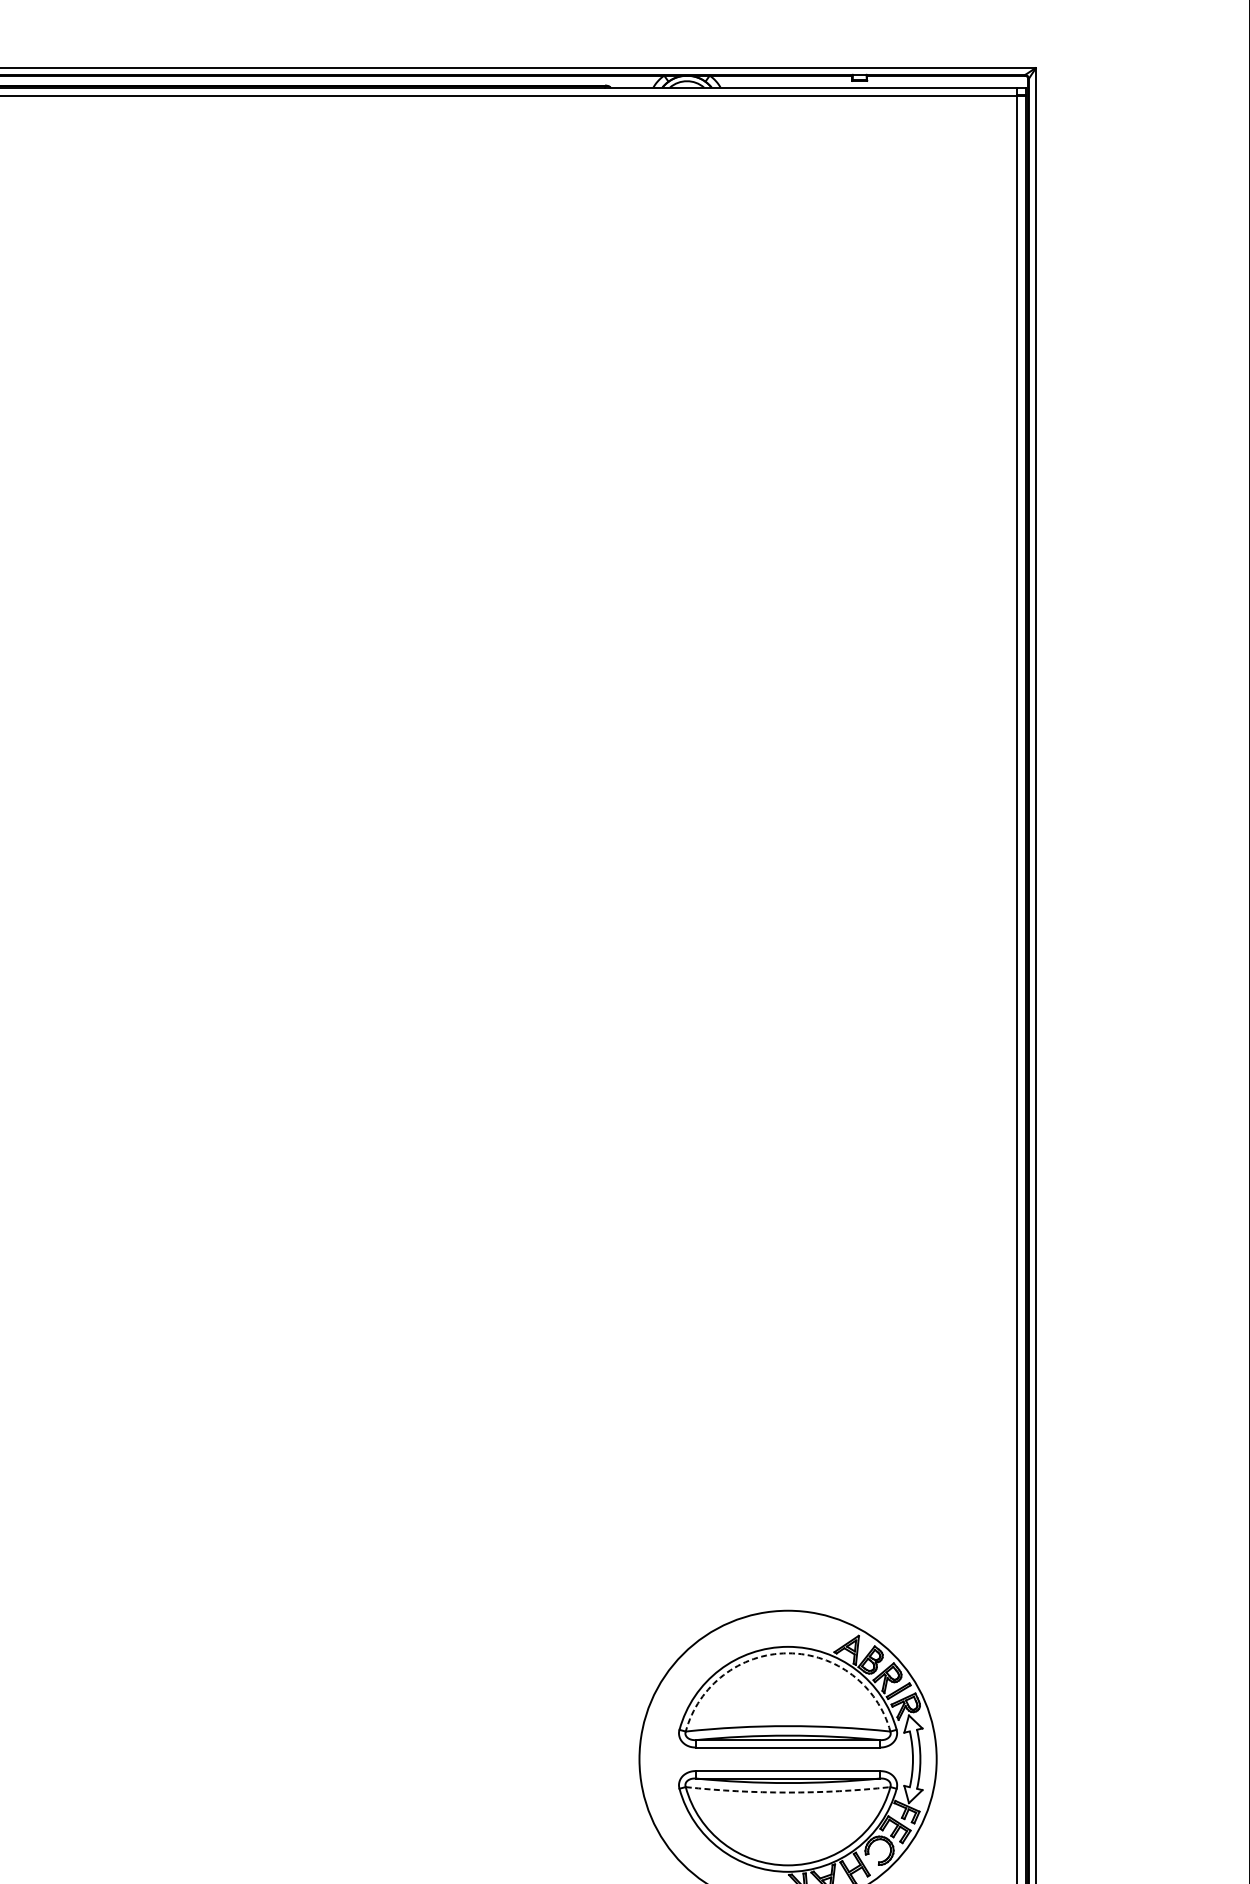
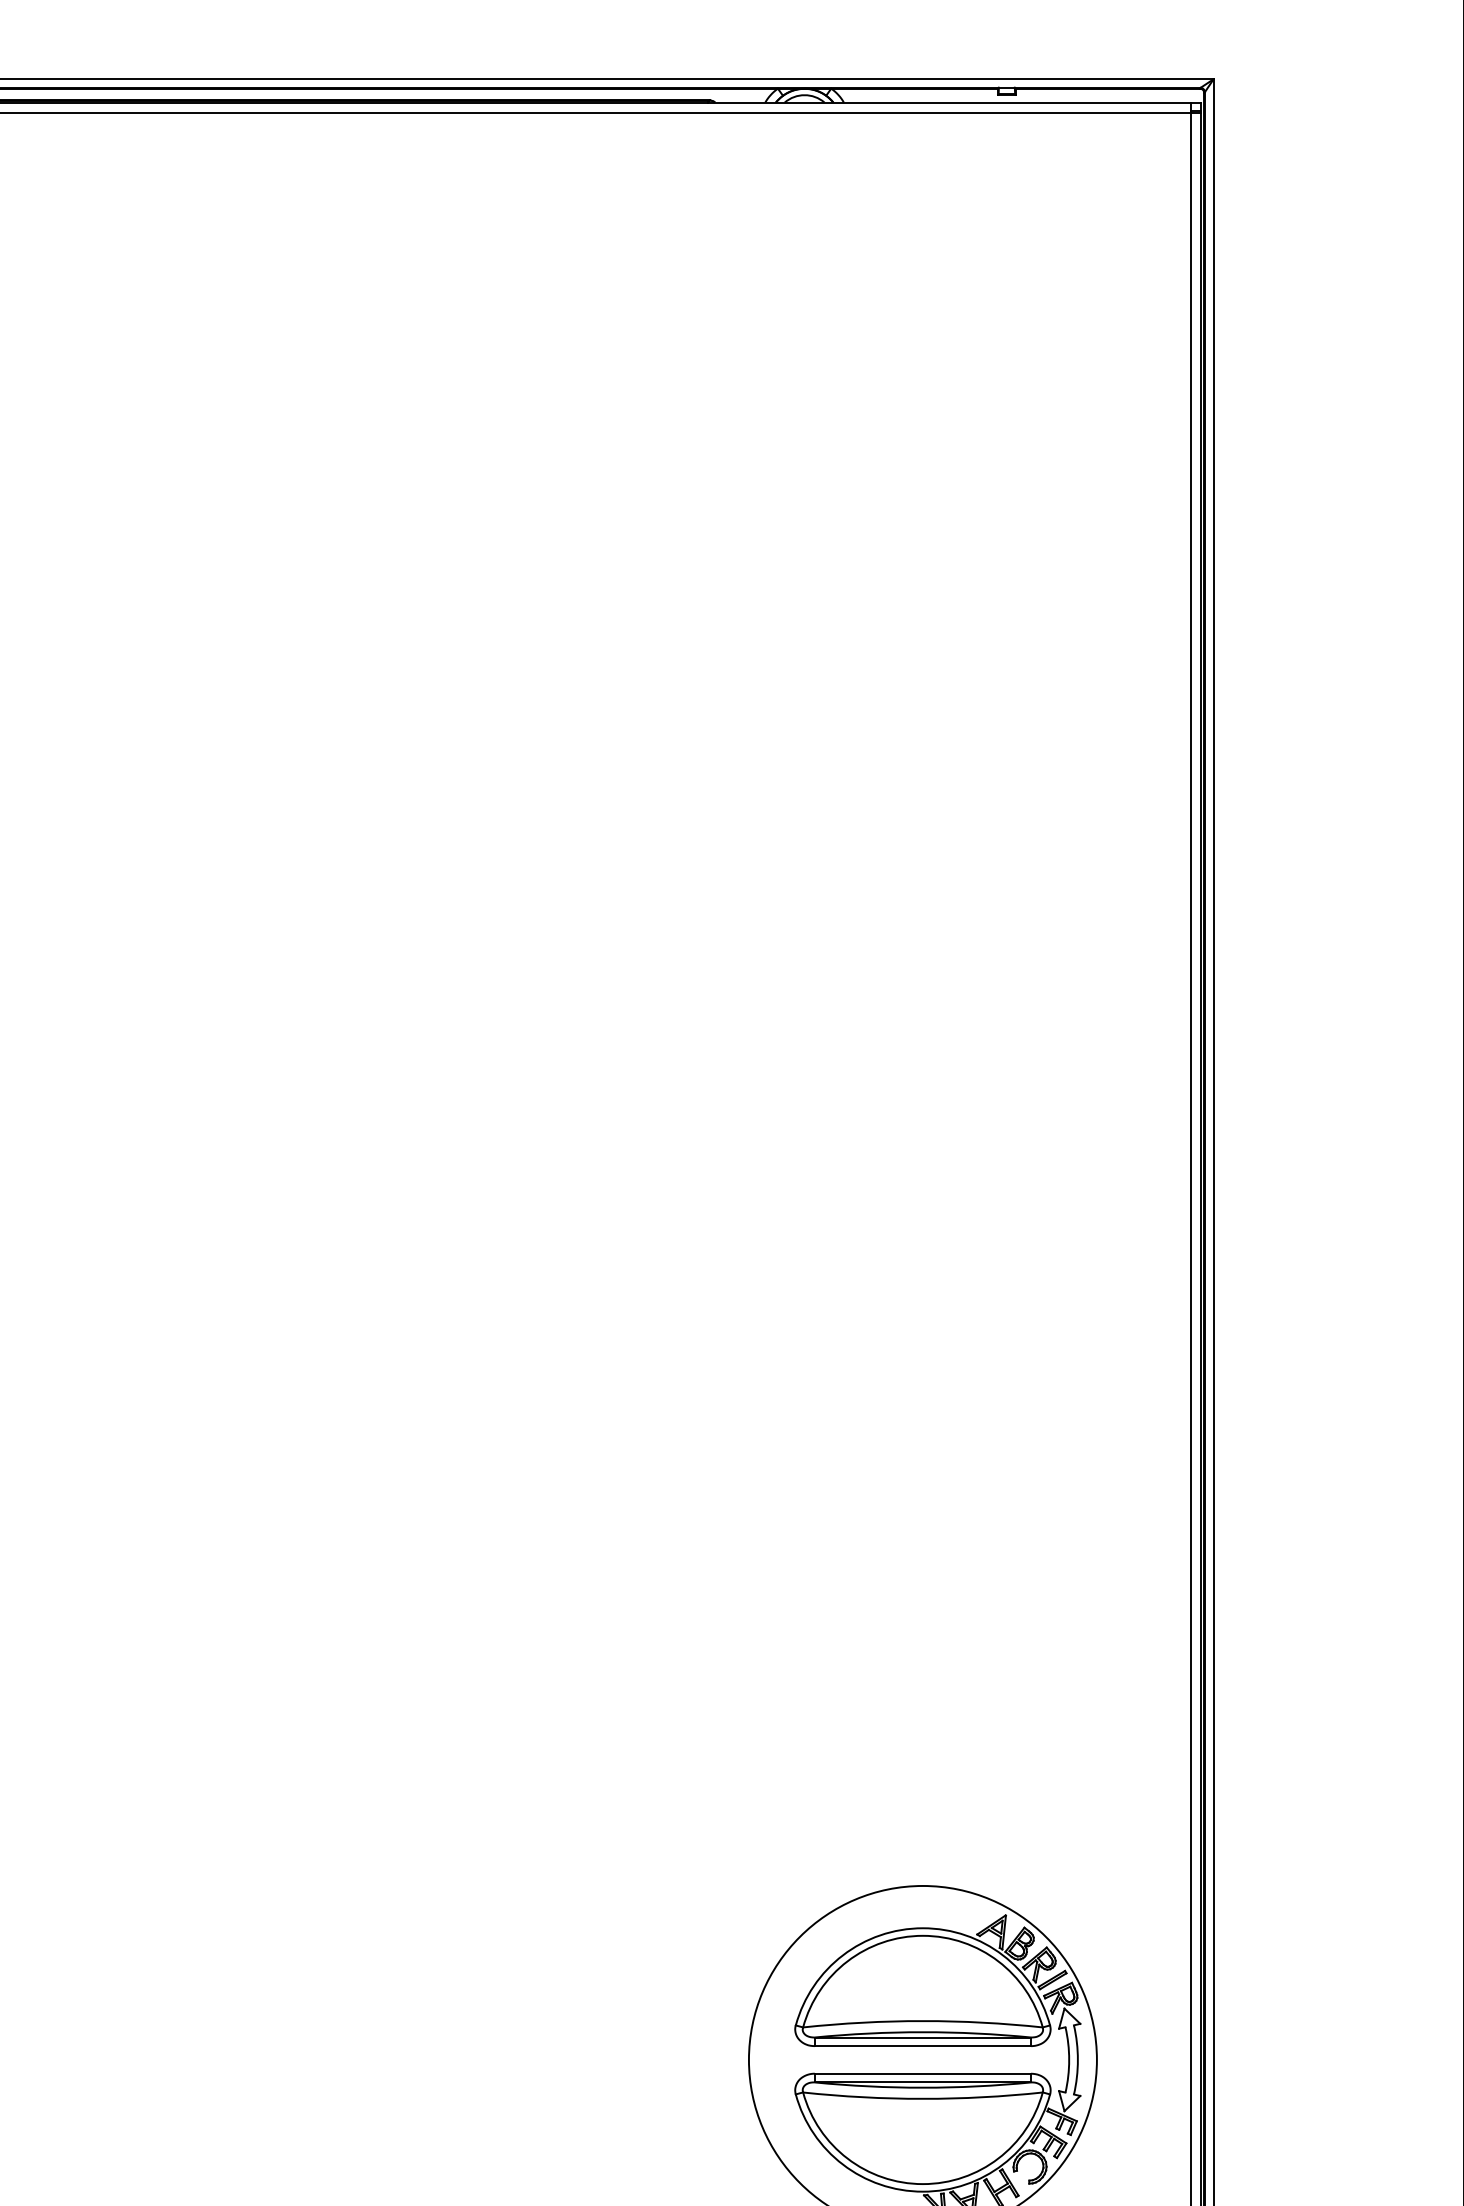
arc: (787, 1653) -> (922, 1935), dashed -> solid
arc: (787, 1792) -> (922, 2098), dashed -> solid

